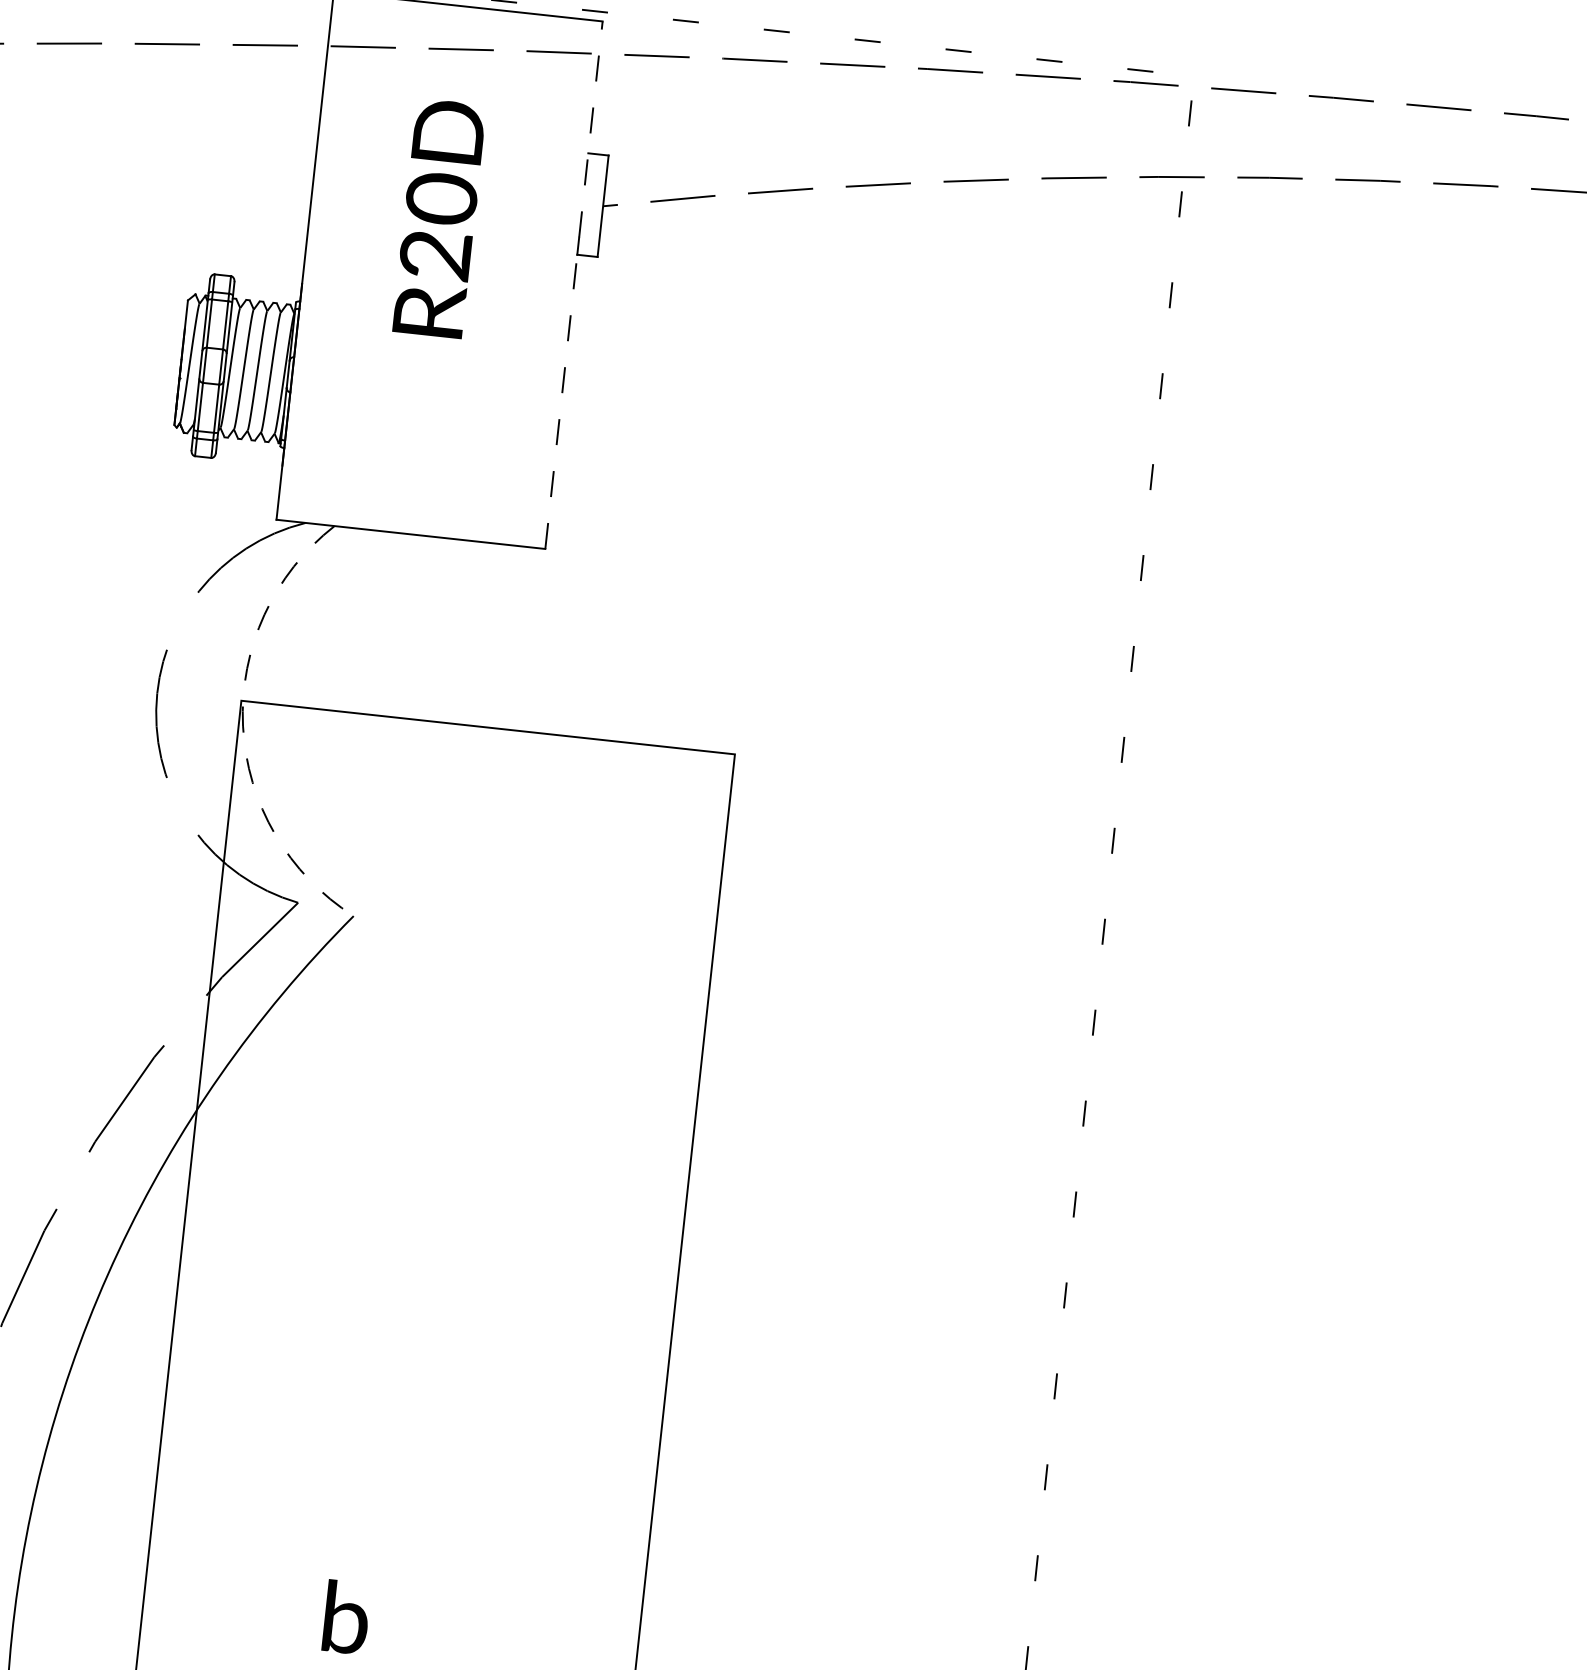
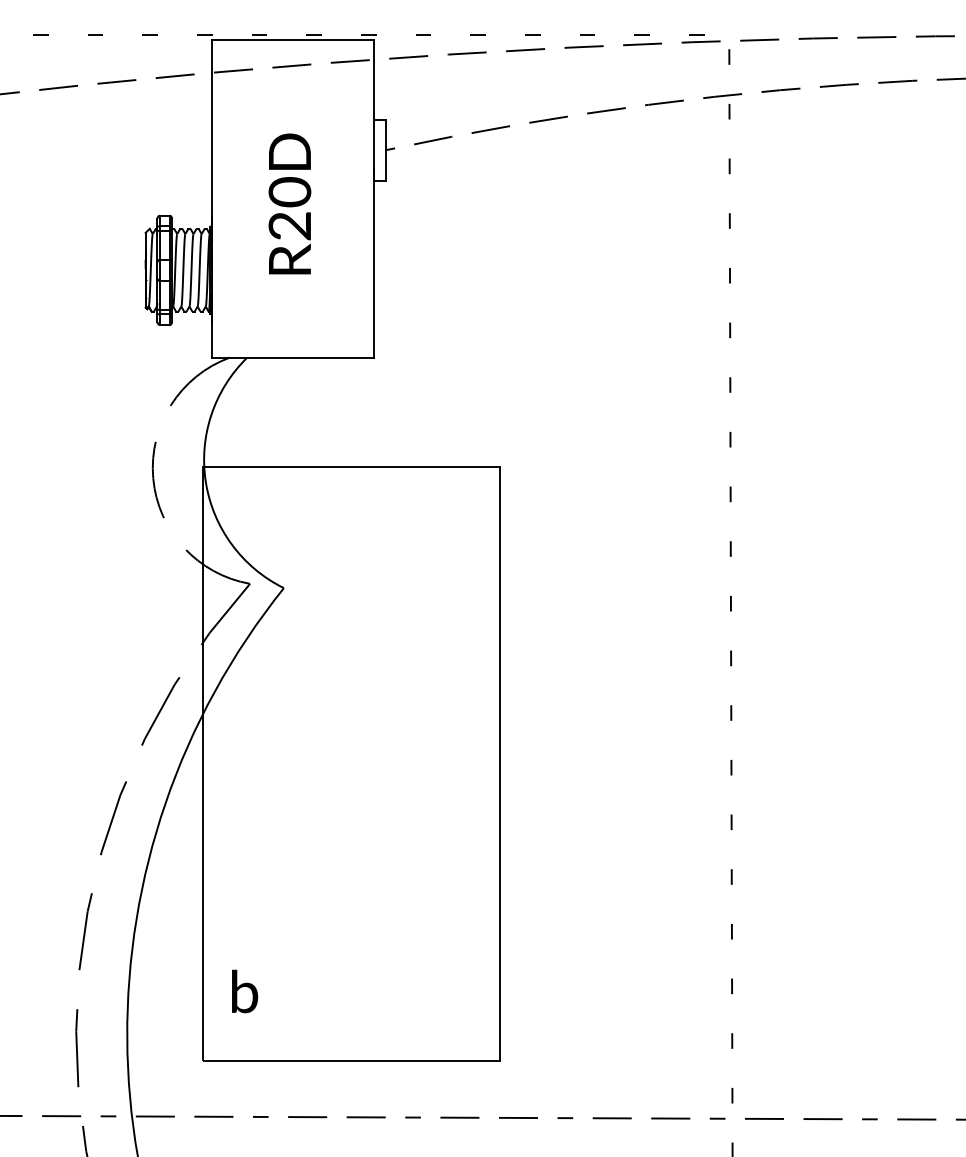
text: (438, 217) -> (289, 203), moved
line: (574, 284) -> (374, 198), dashed -> solid
arc: (242, 726) -> (205, 482), dashed -> solid
text: (347, 1617) -> (245, 991), moved

